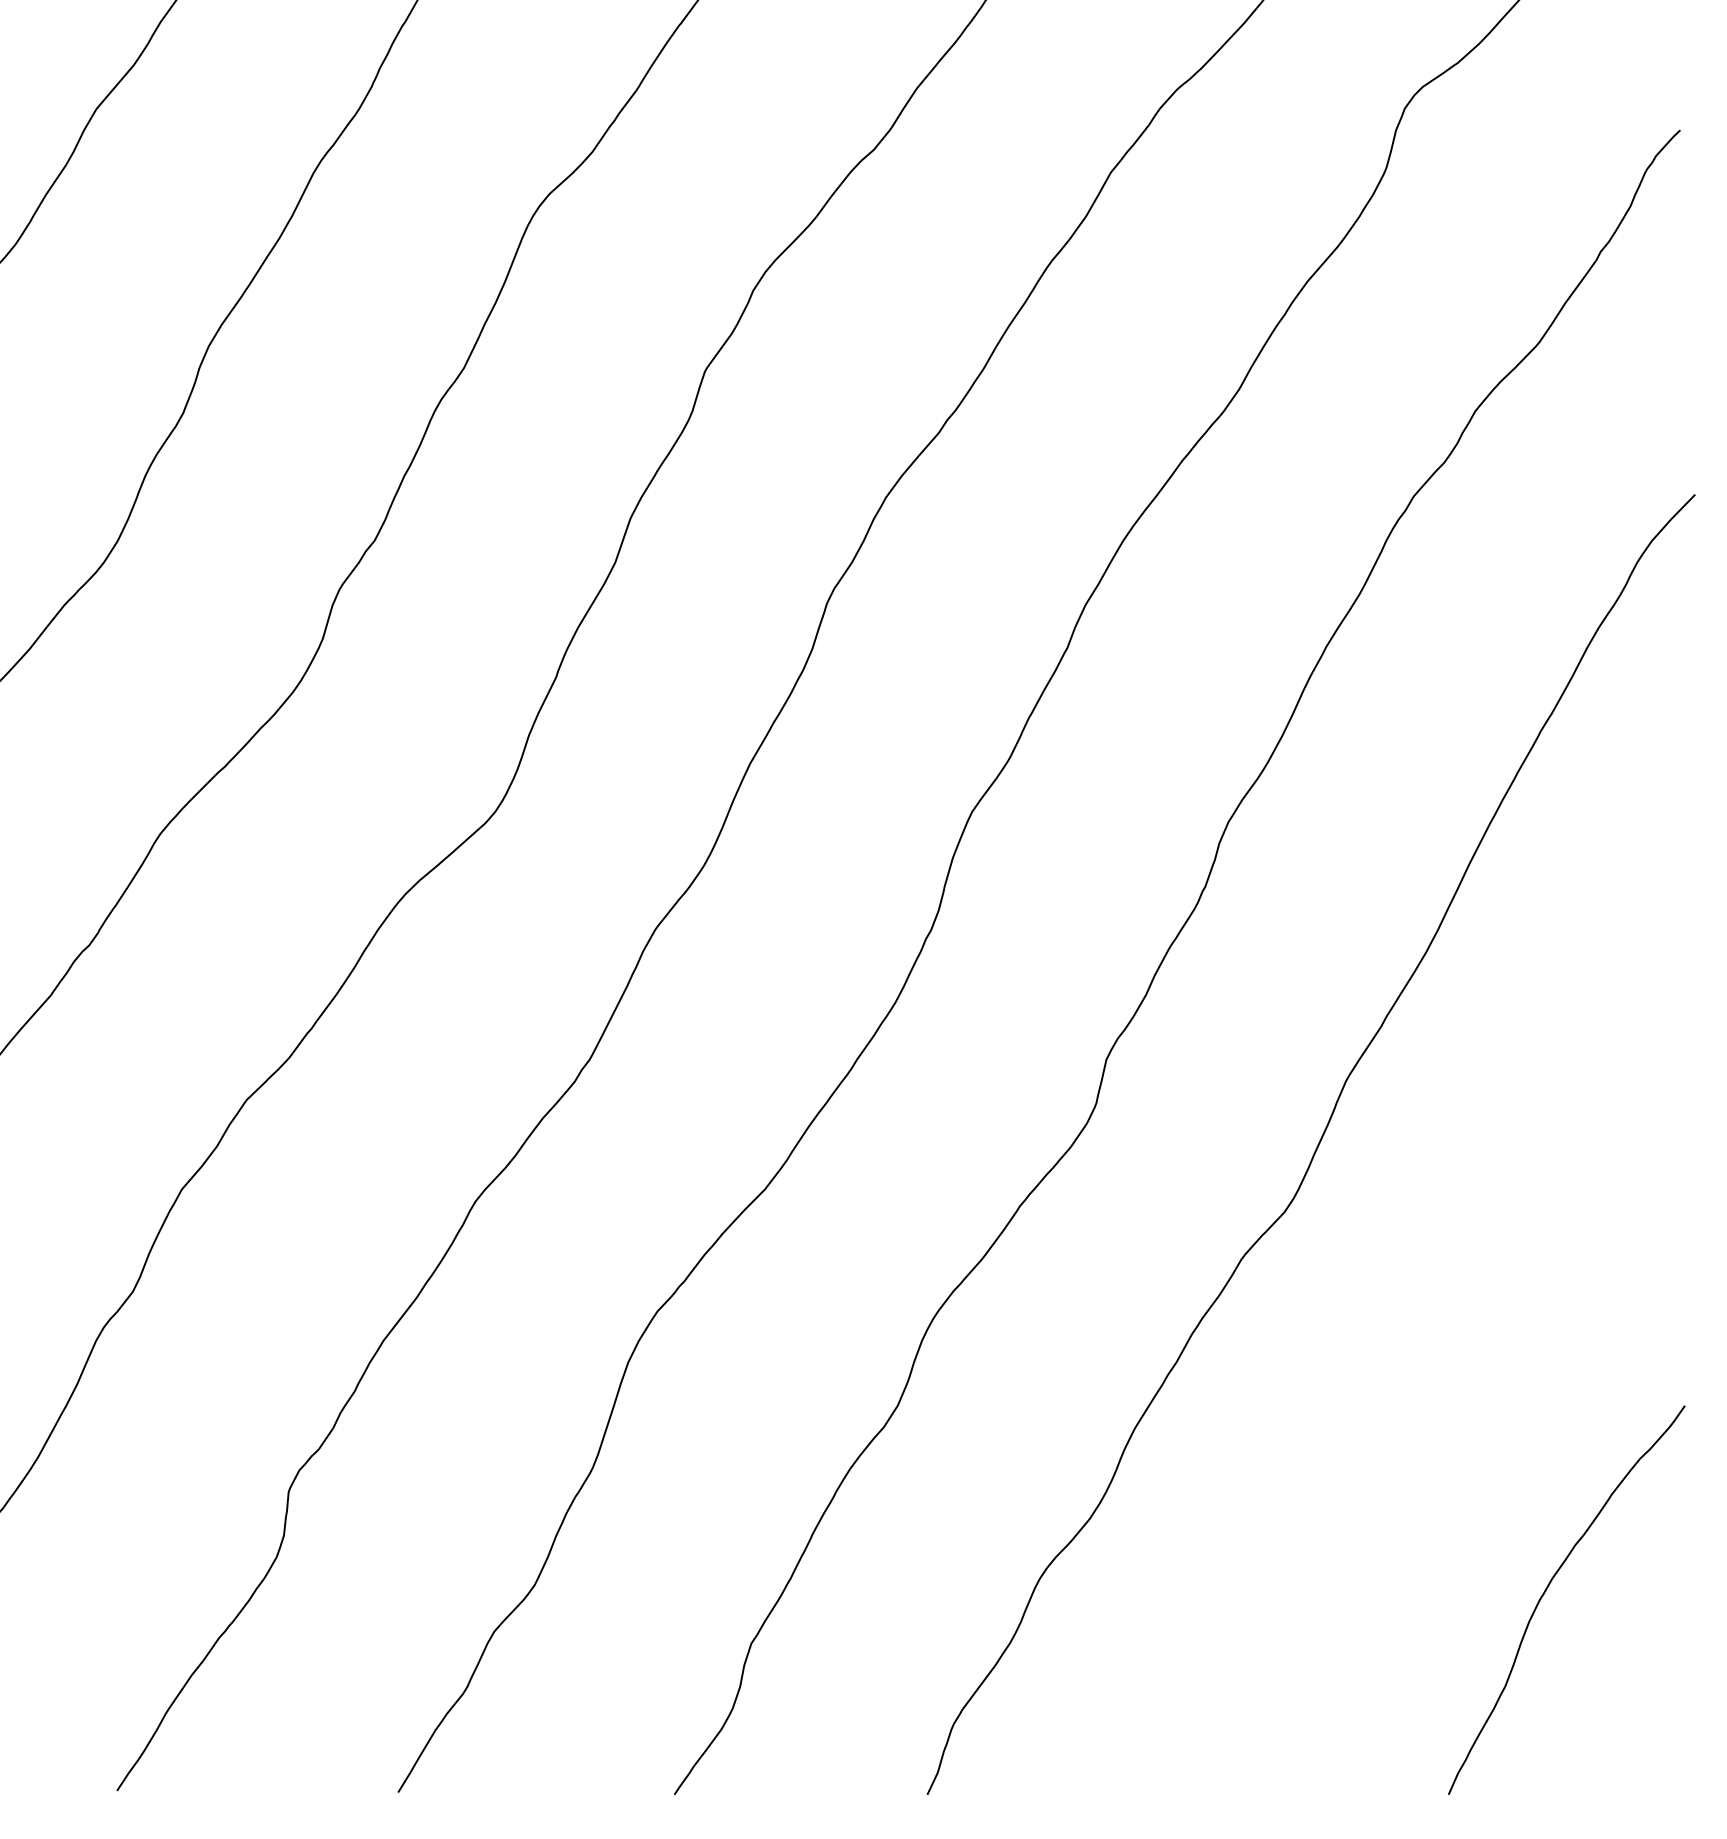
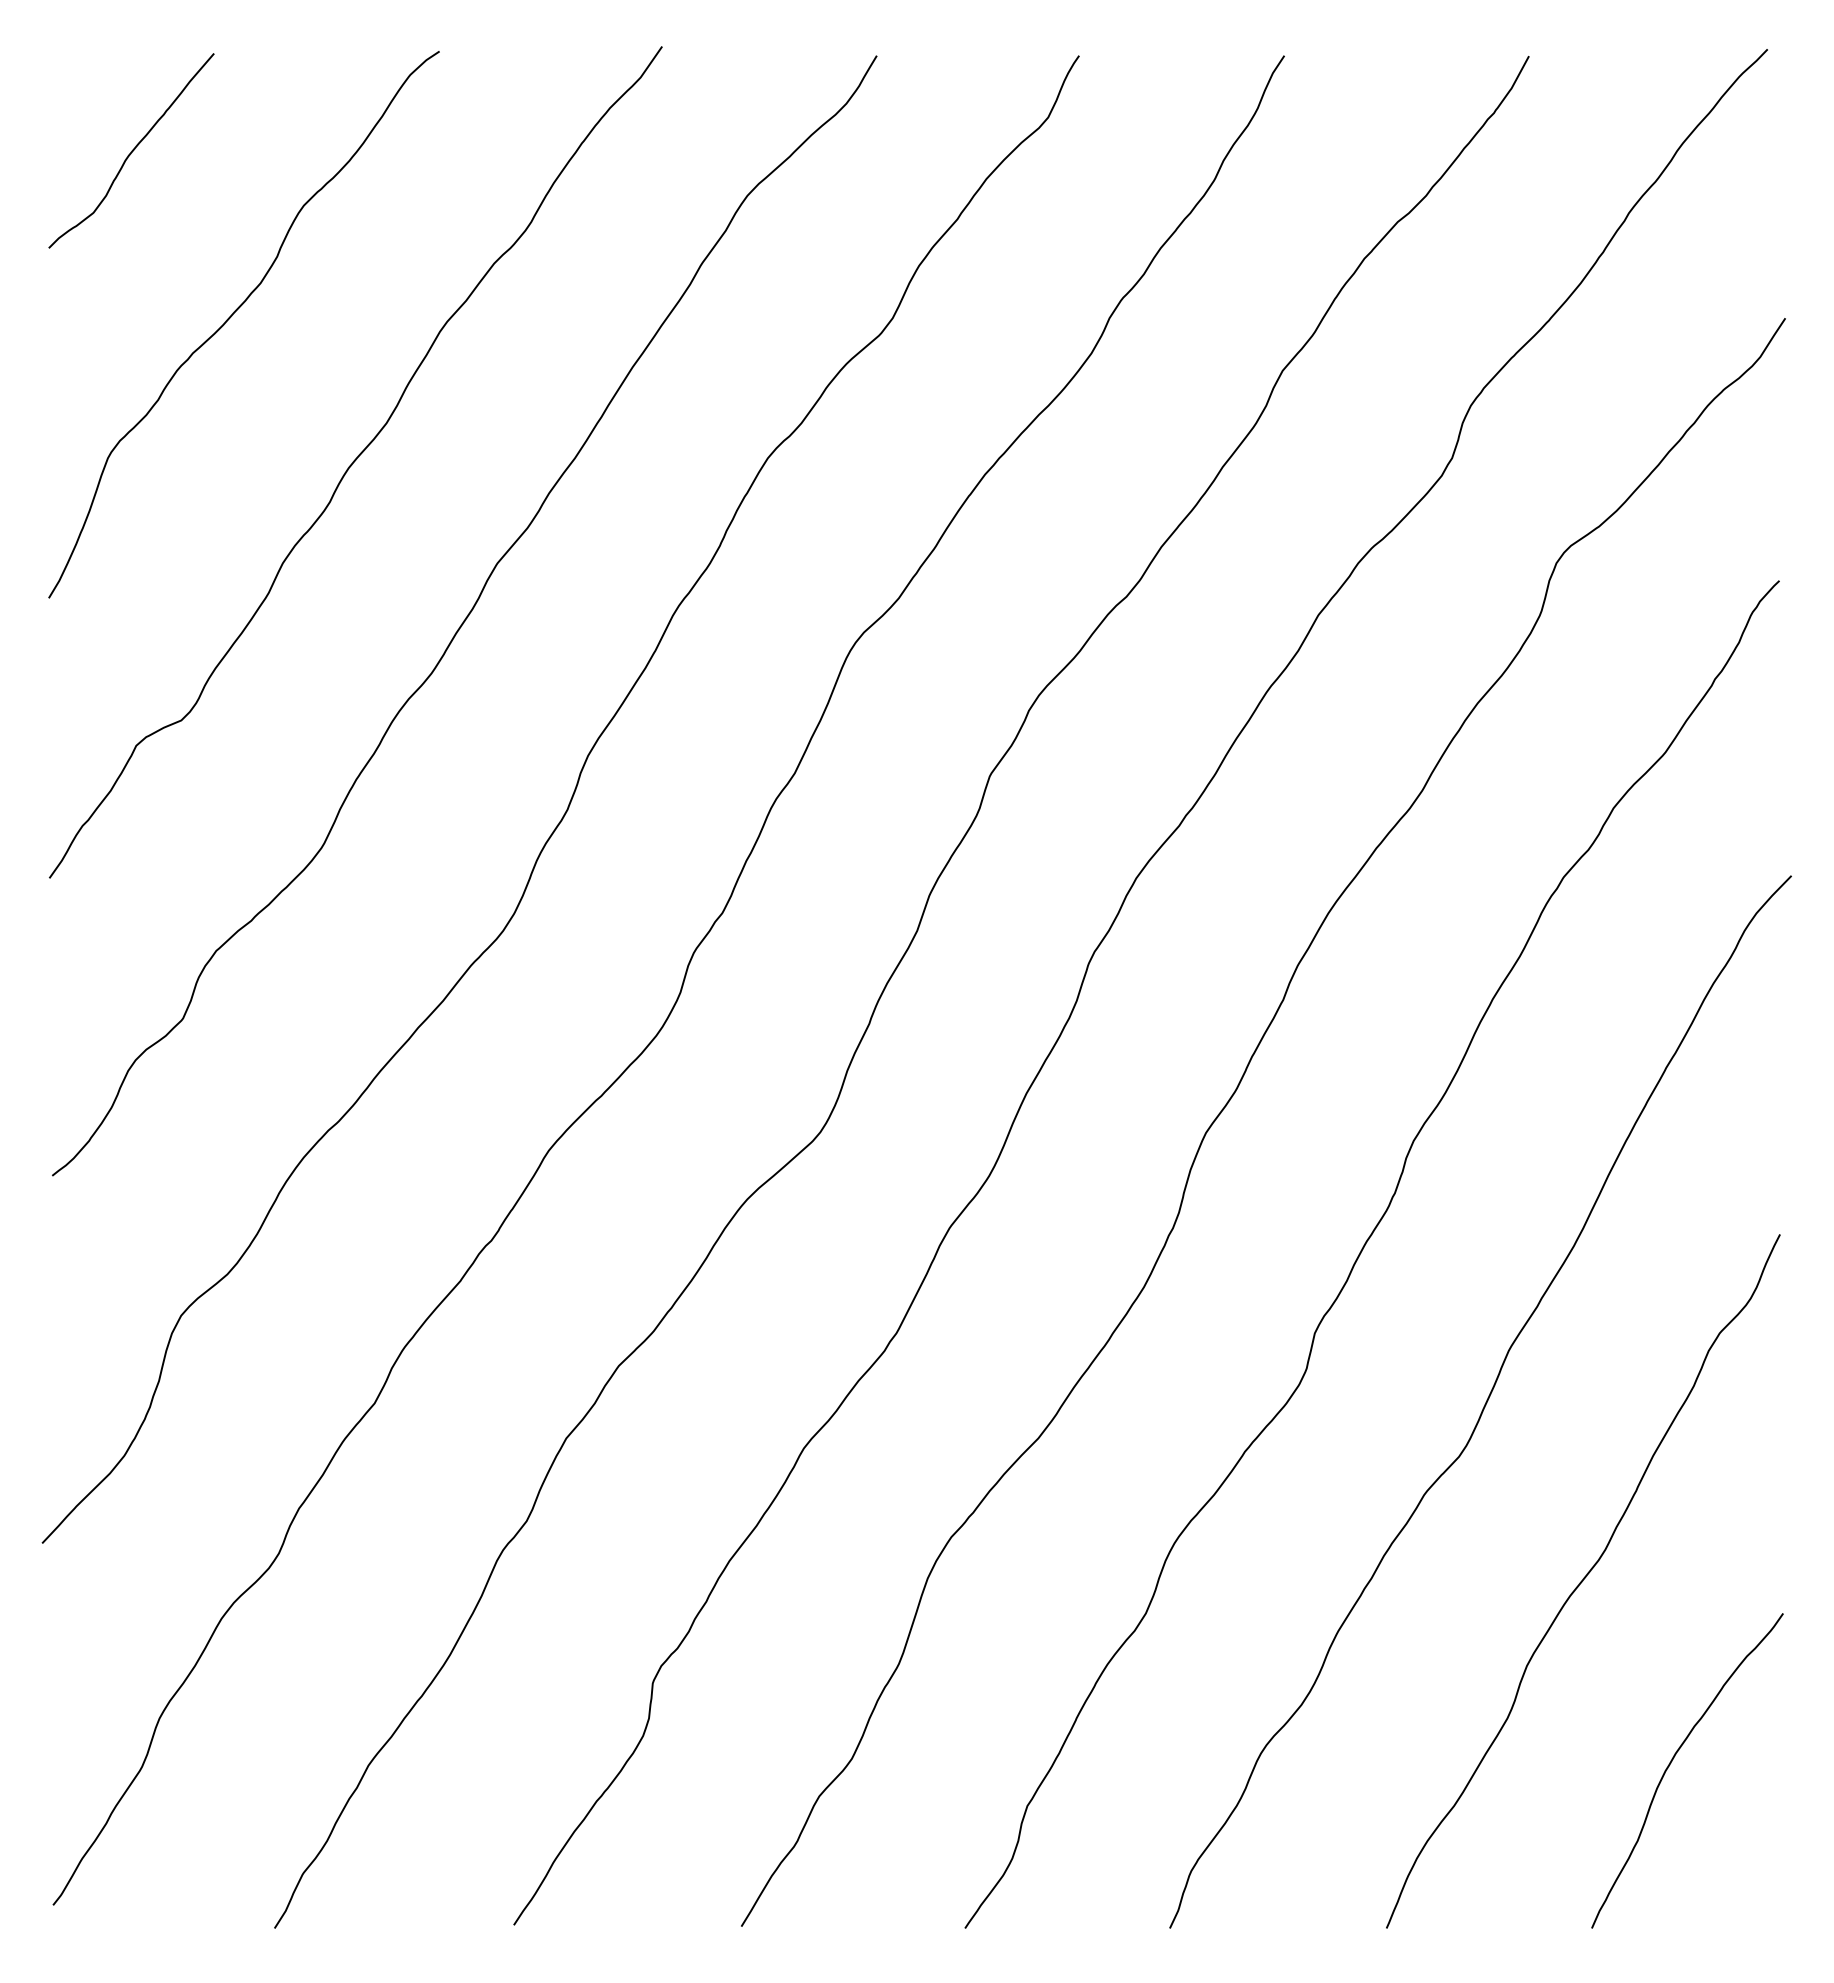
curve: (1438, 1366) -> (1583, 1581), added

